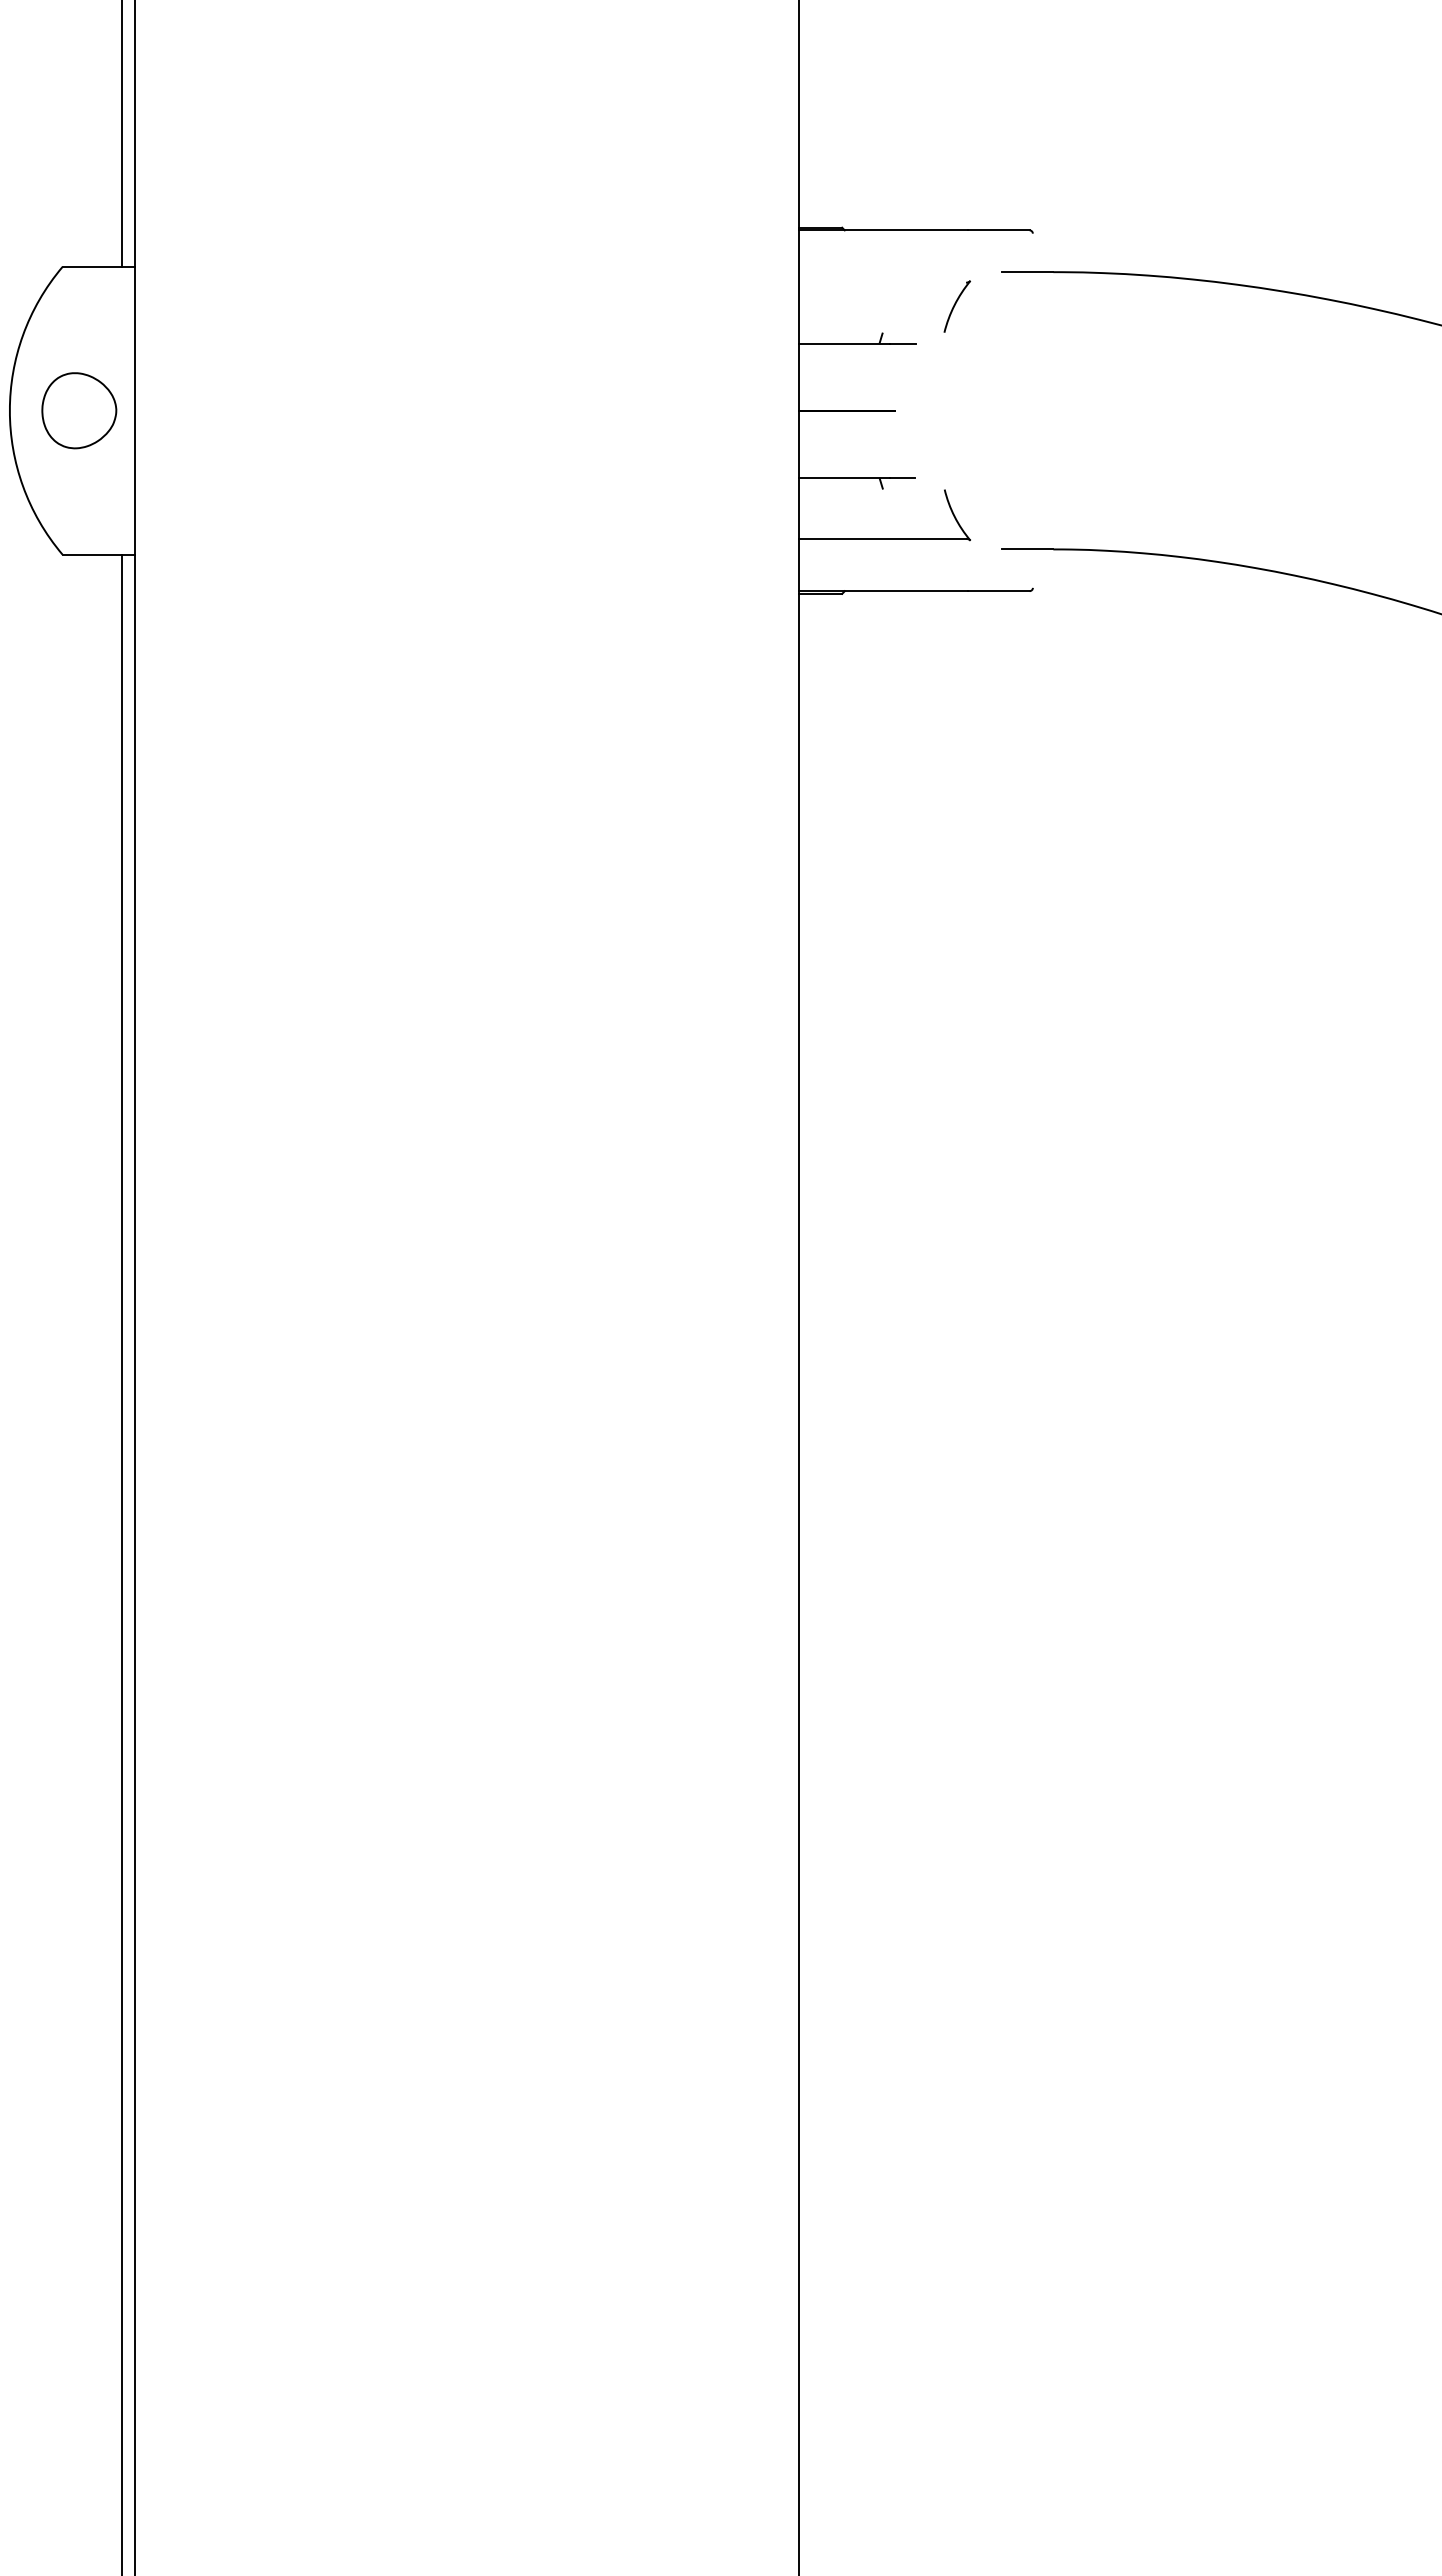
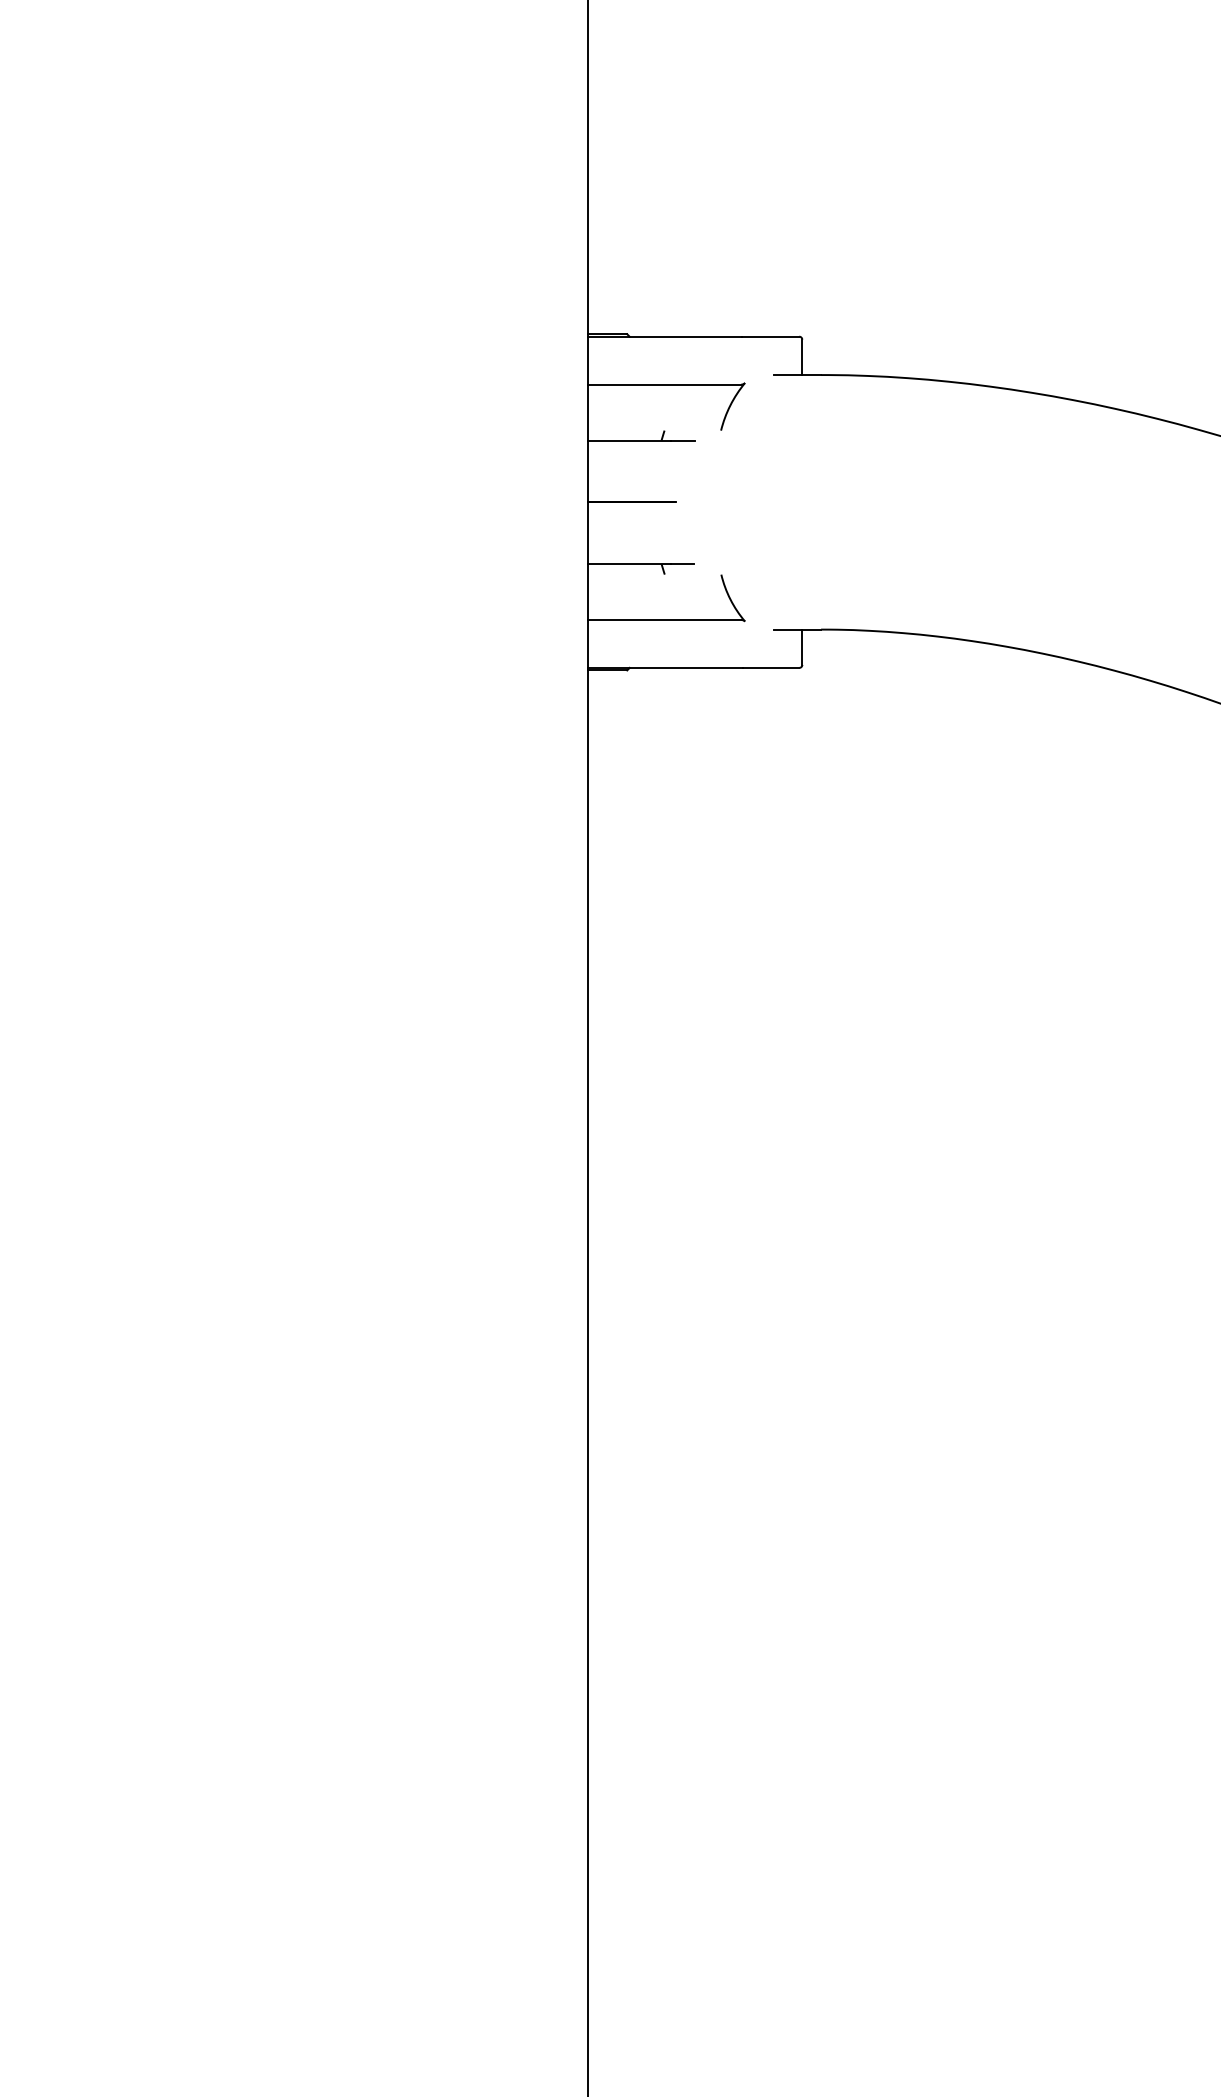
line: (1032, 252) -> (801, 356), added
line: (882, 282) -> (664, 384), added
line: (1032, 568) -> (801, 647), added

